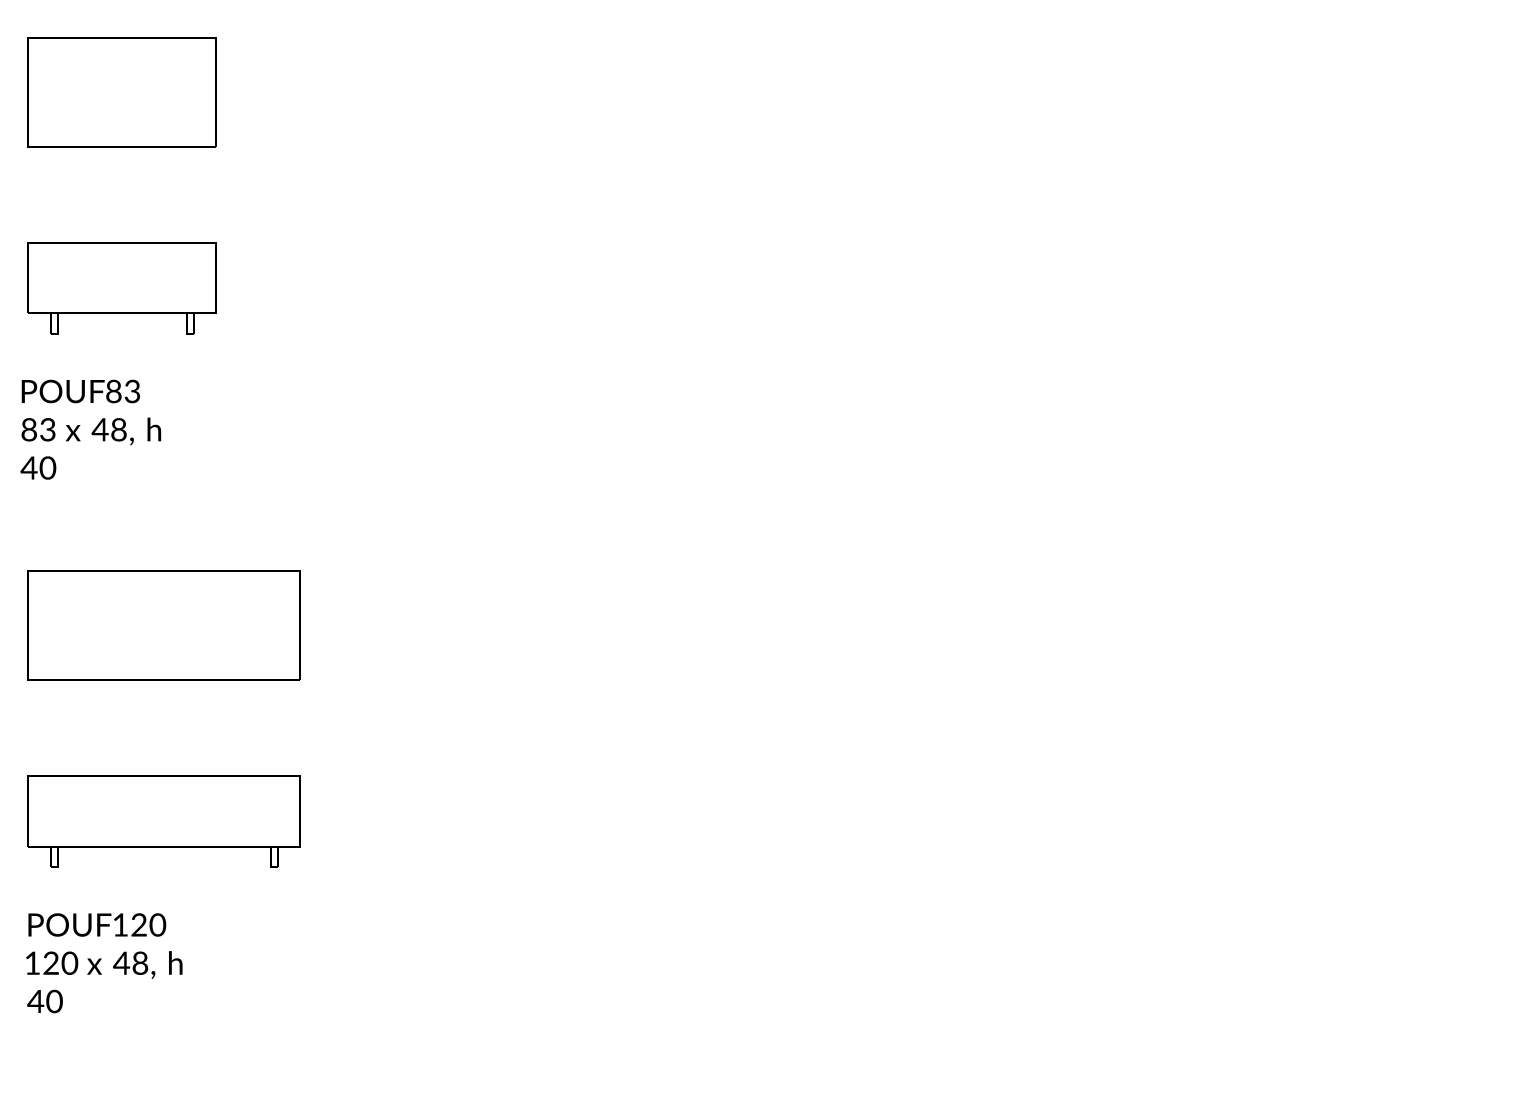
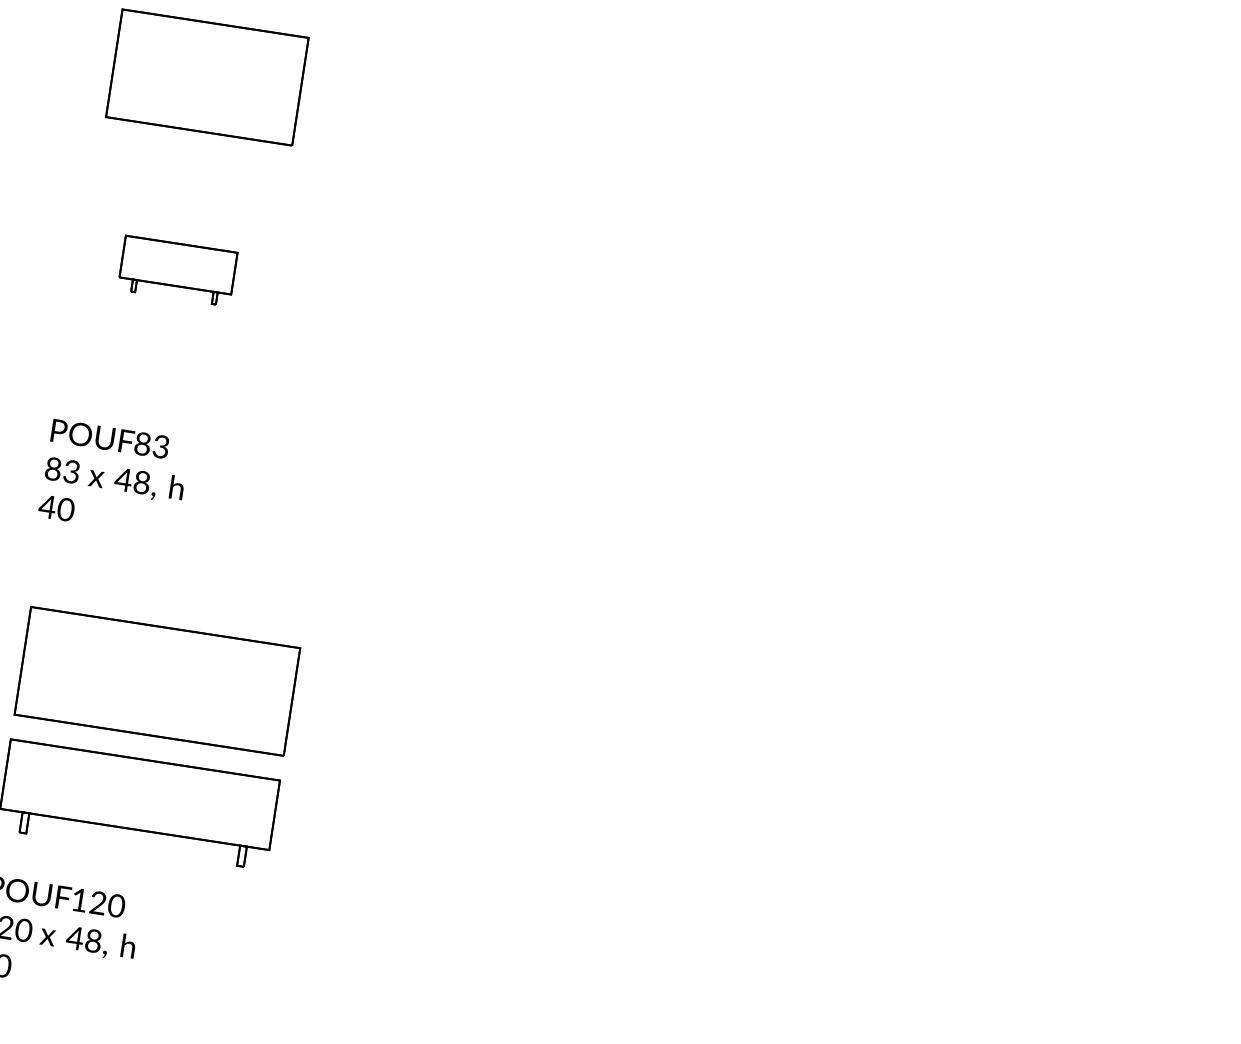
part: (121, 288) -> (176, 271), size x0.6
text: (90, 429) -> (113, 478), moved
part: (163, 625) -> (156, 680), moved

